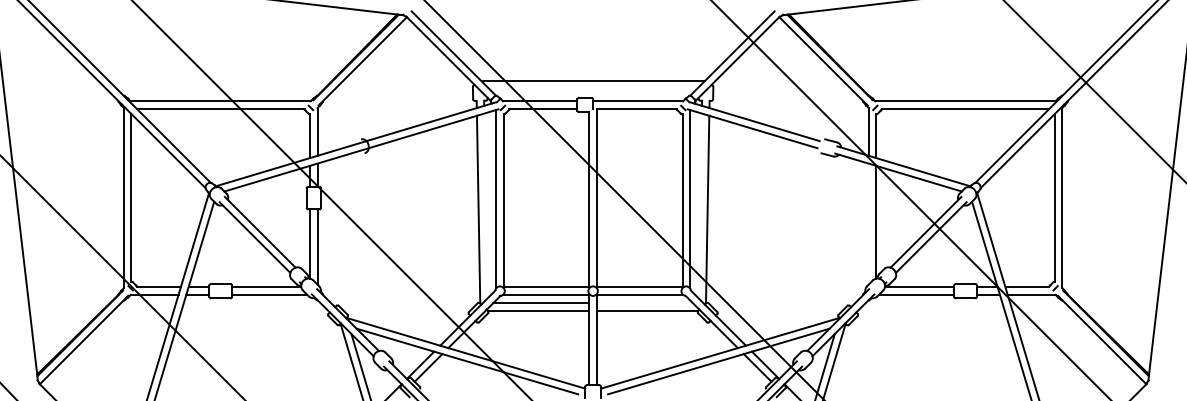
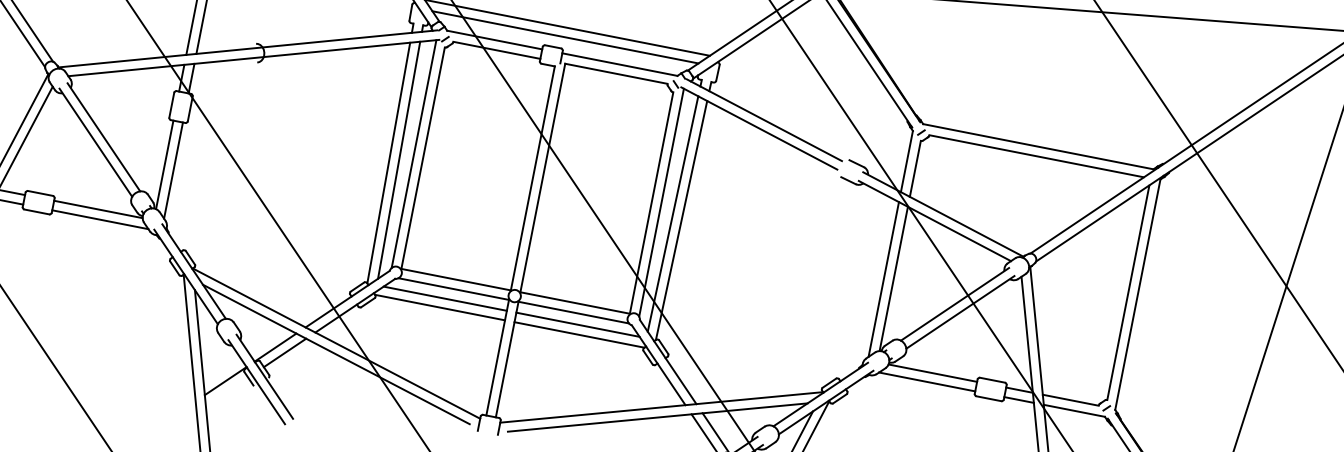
line: (593, 88) -> (566, 37), added
line: (485, 205) -> (398, 159), added
line: (699, 205) -> (672, 213), added
line: (868, 223) -> (883, 278), added
line: (644, 303) -> (577, 324), added

